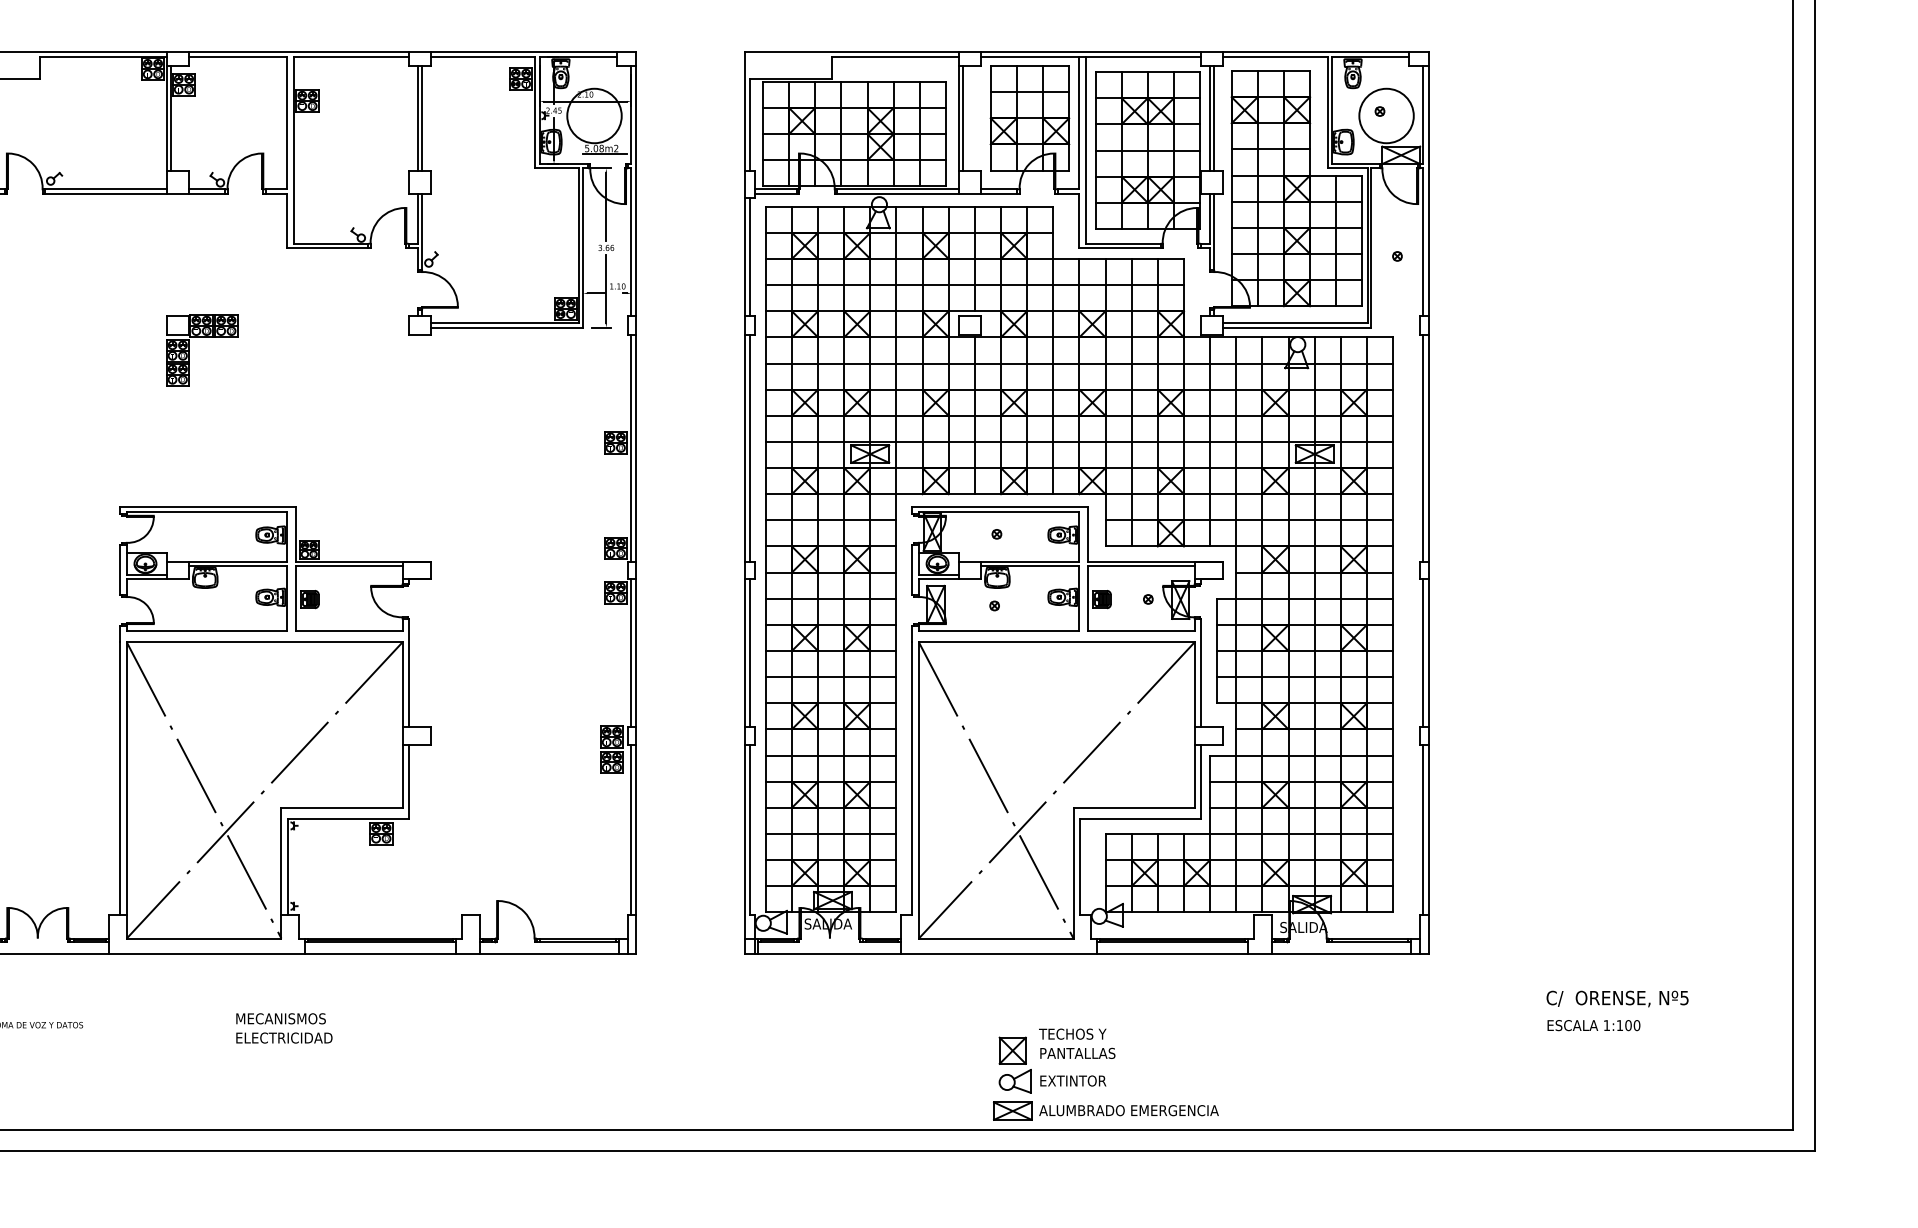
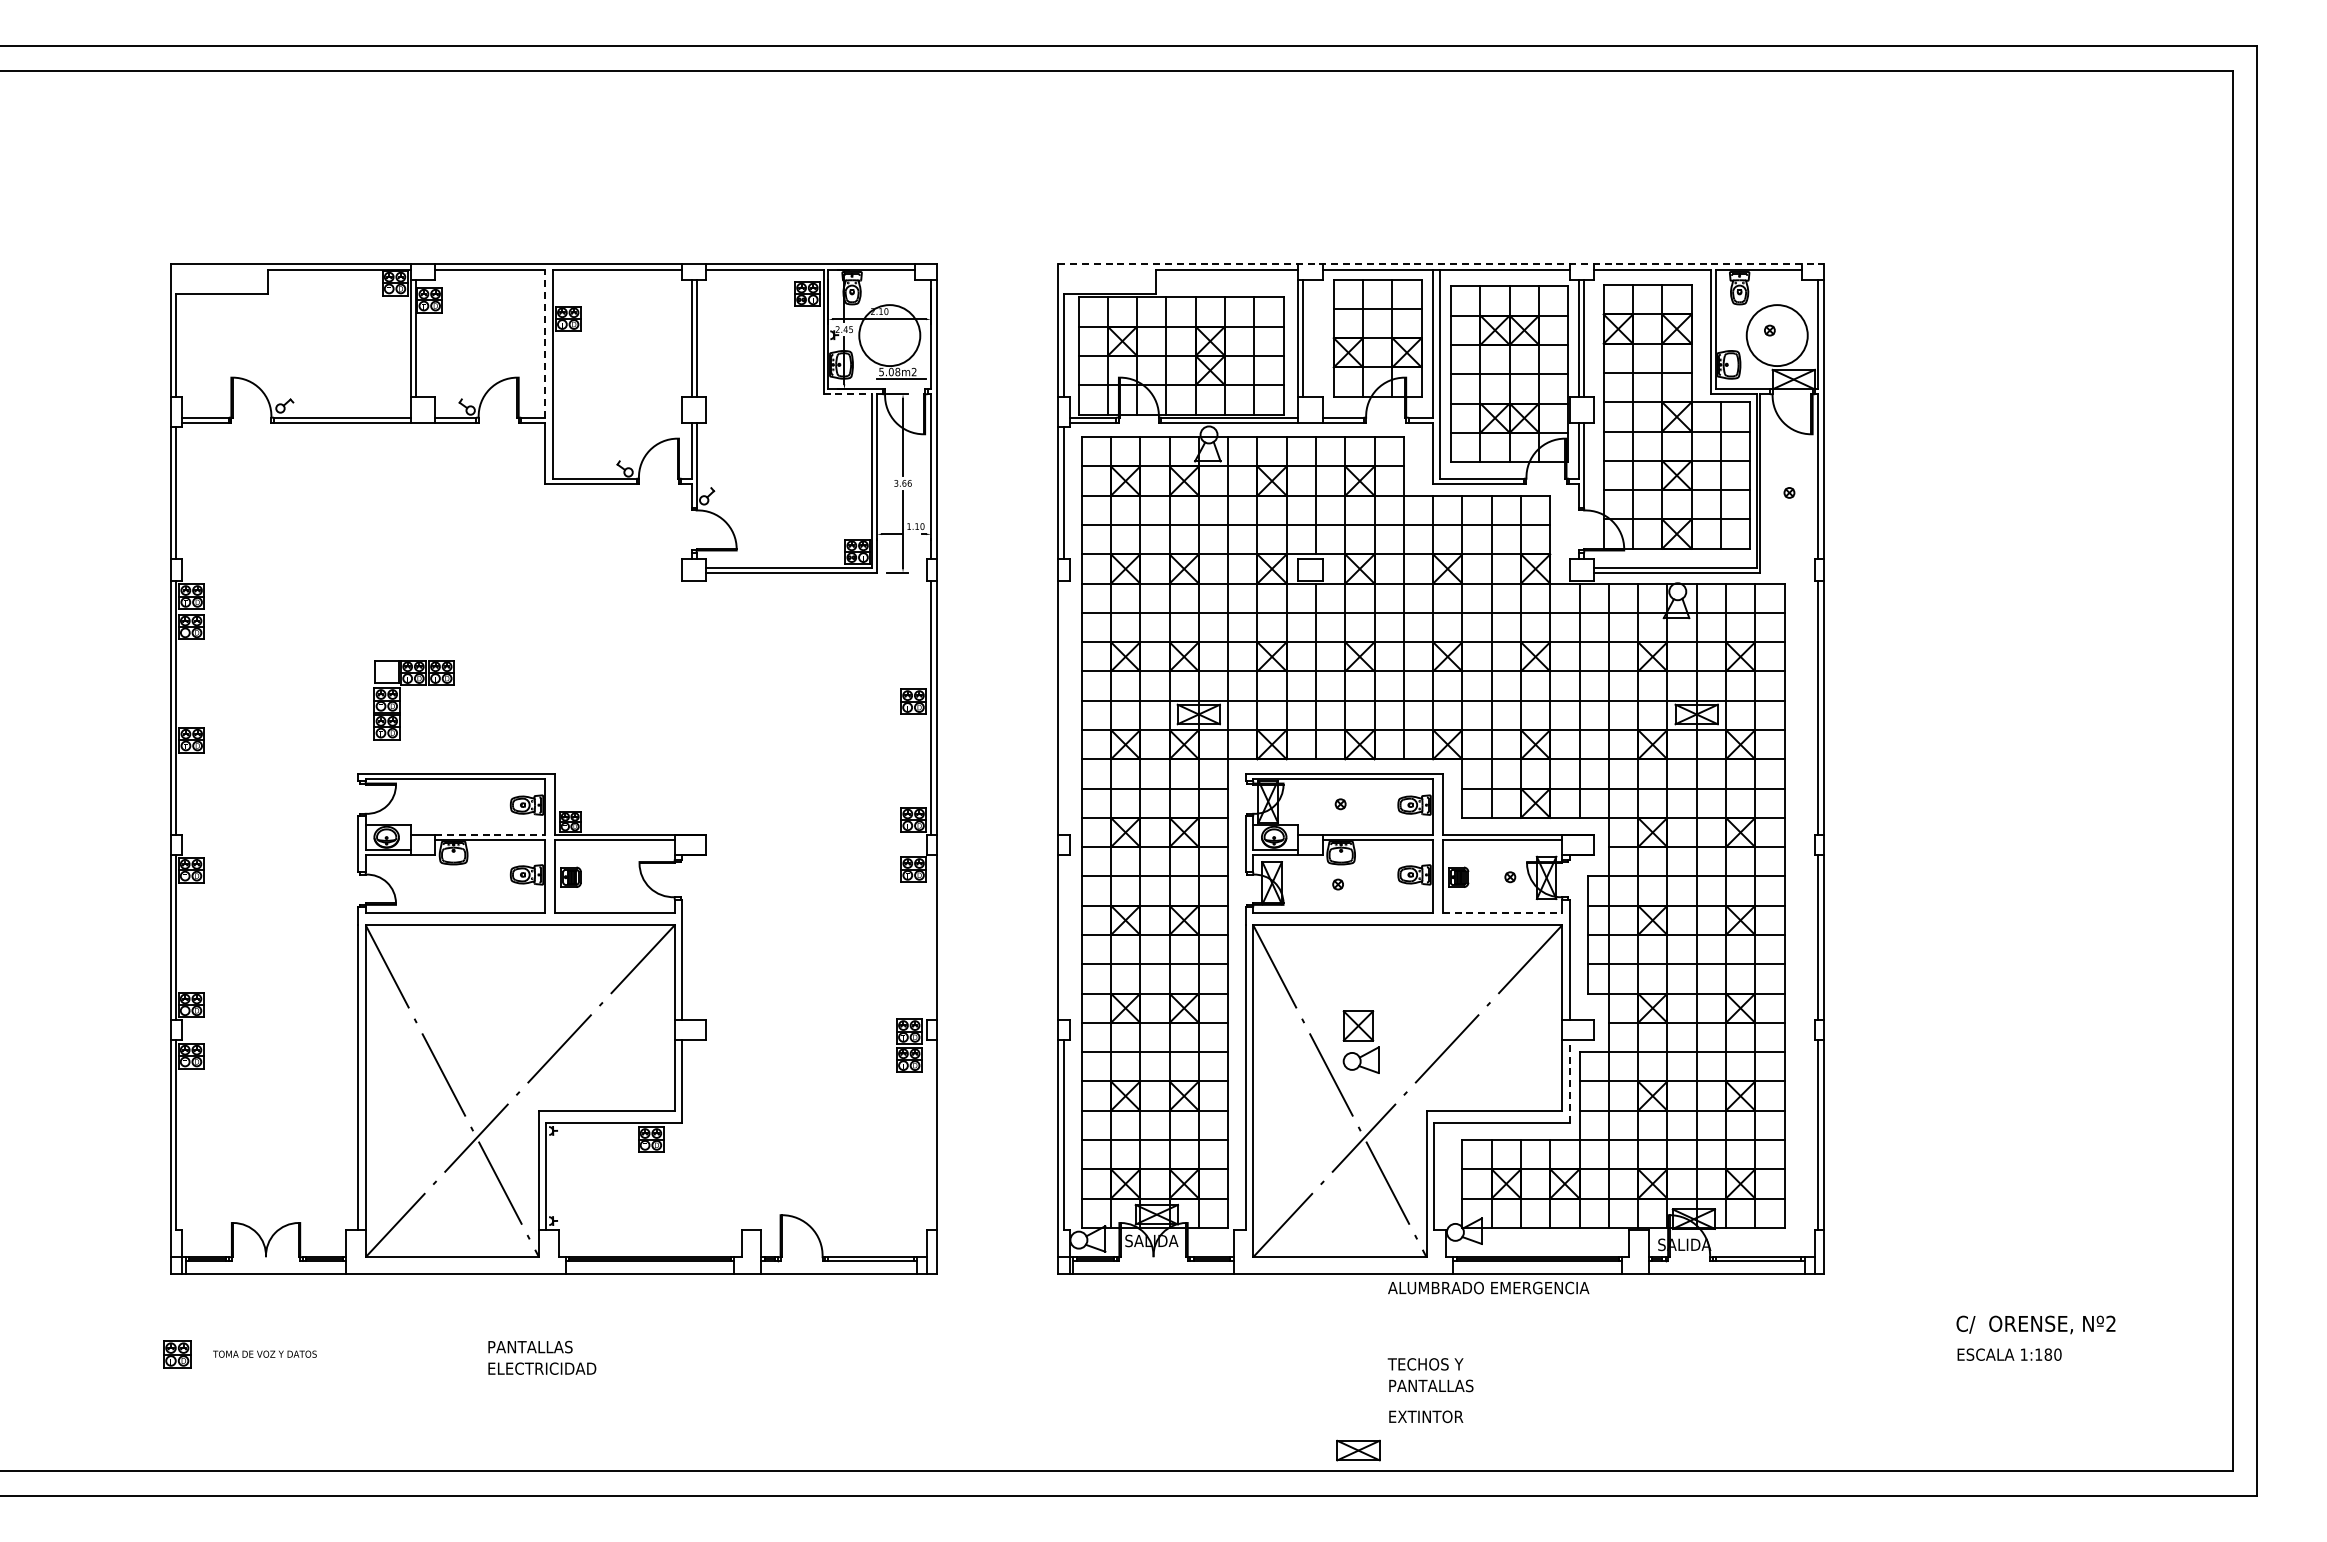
line: (1086, 51) -> (1441, 263), solid -> dashed
line: (287, 123) -> (545, 343), solid -> dashed
line: (557, 168) -> (848, 394), solid -> dashed
part: (189, 350) -> (400, 700), moved
line: (749, 447) -> (1063, 707), removed
line: (238, 561) -> (490, 834), solid -> dashed
line: (1141, 631) -> (1502, 913), solid -> dashed
line: (630, 653) -> (930, 937), removed
line: (749, 653) -> (1063, 937), removed
line: (1201, 780) -> (1569, 1080), solid -> dashed
line: (630, 829) -> (930, 1134), removed
text: (1683, 997) -> (2110, 1323), Nº5 -> Nº2
text: (280, 1018) -> (538, 1346), MECANISMOS -> PANTALLAS
text: (1628, 1025) -> (2048, 1354), 1:100 -> 1:180
part: (1014, 1064) -> (1360, 1041), moved
text: (1128, 1110) -> (1488, 1287), moved

